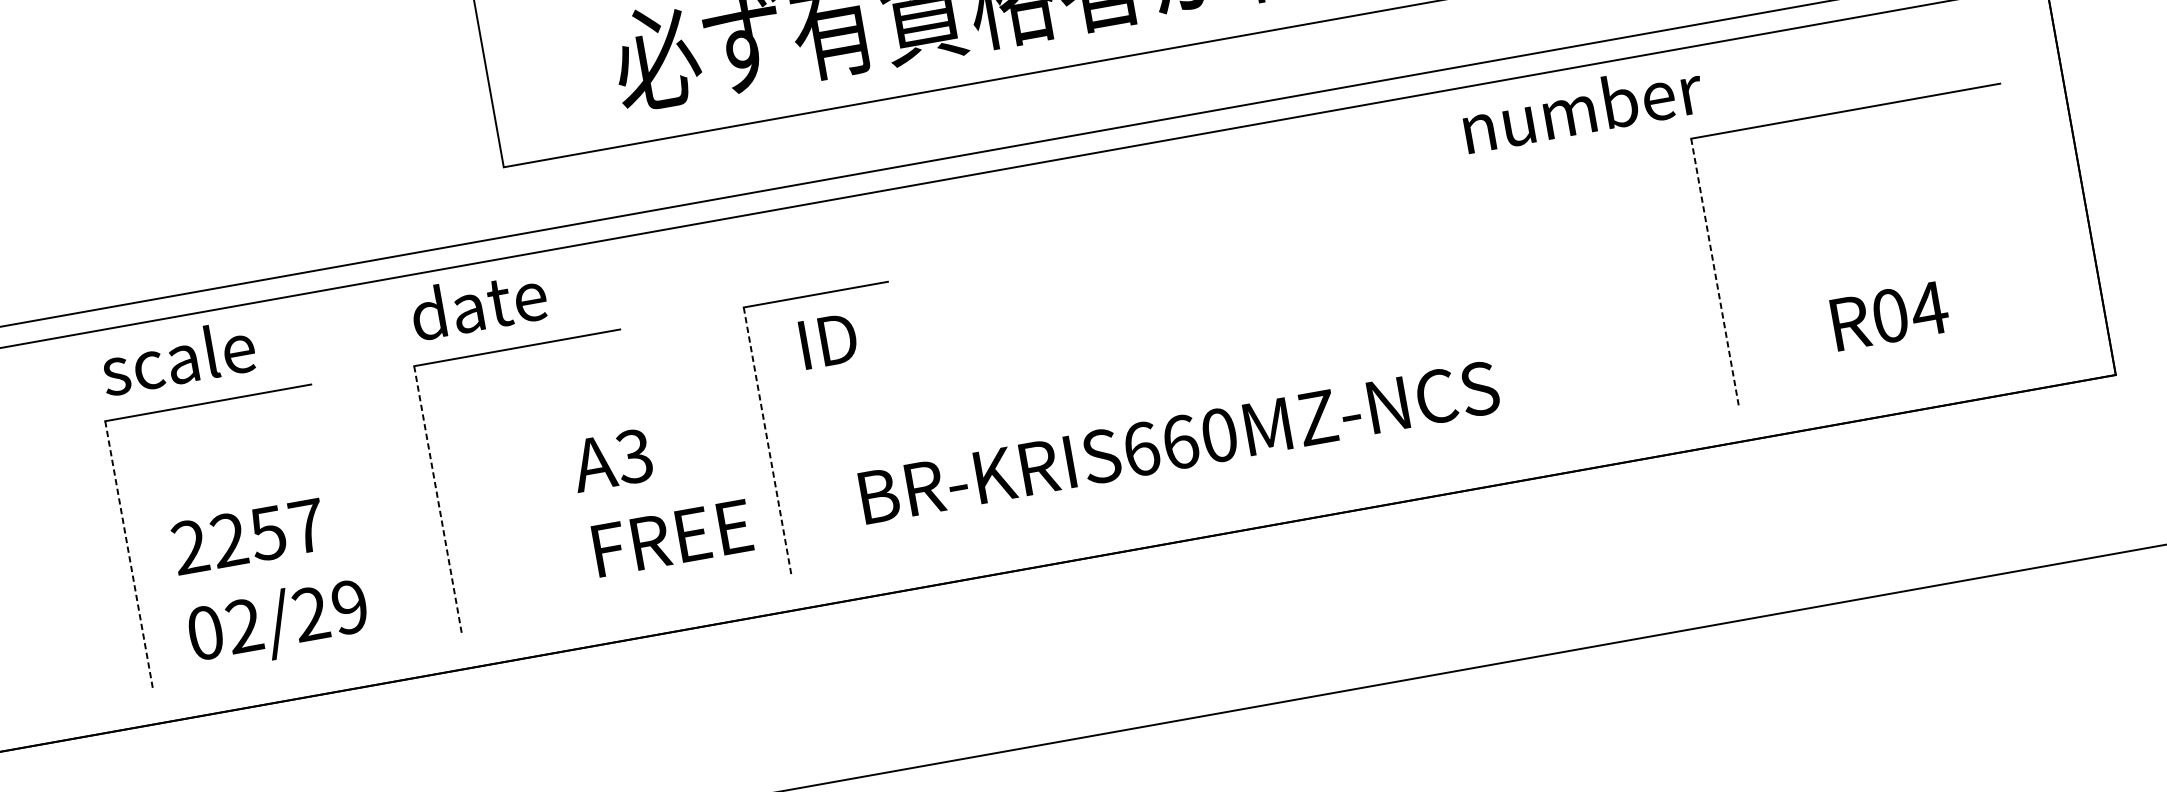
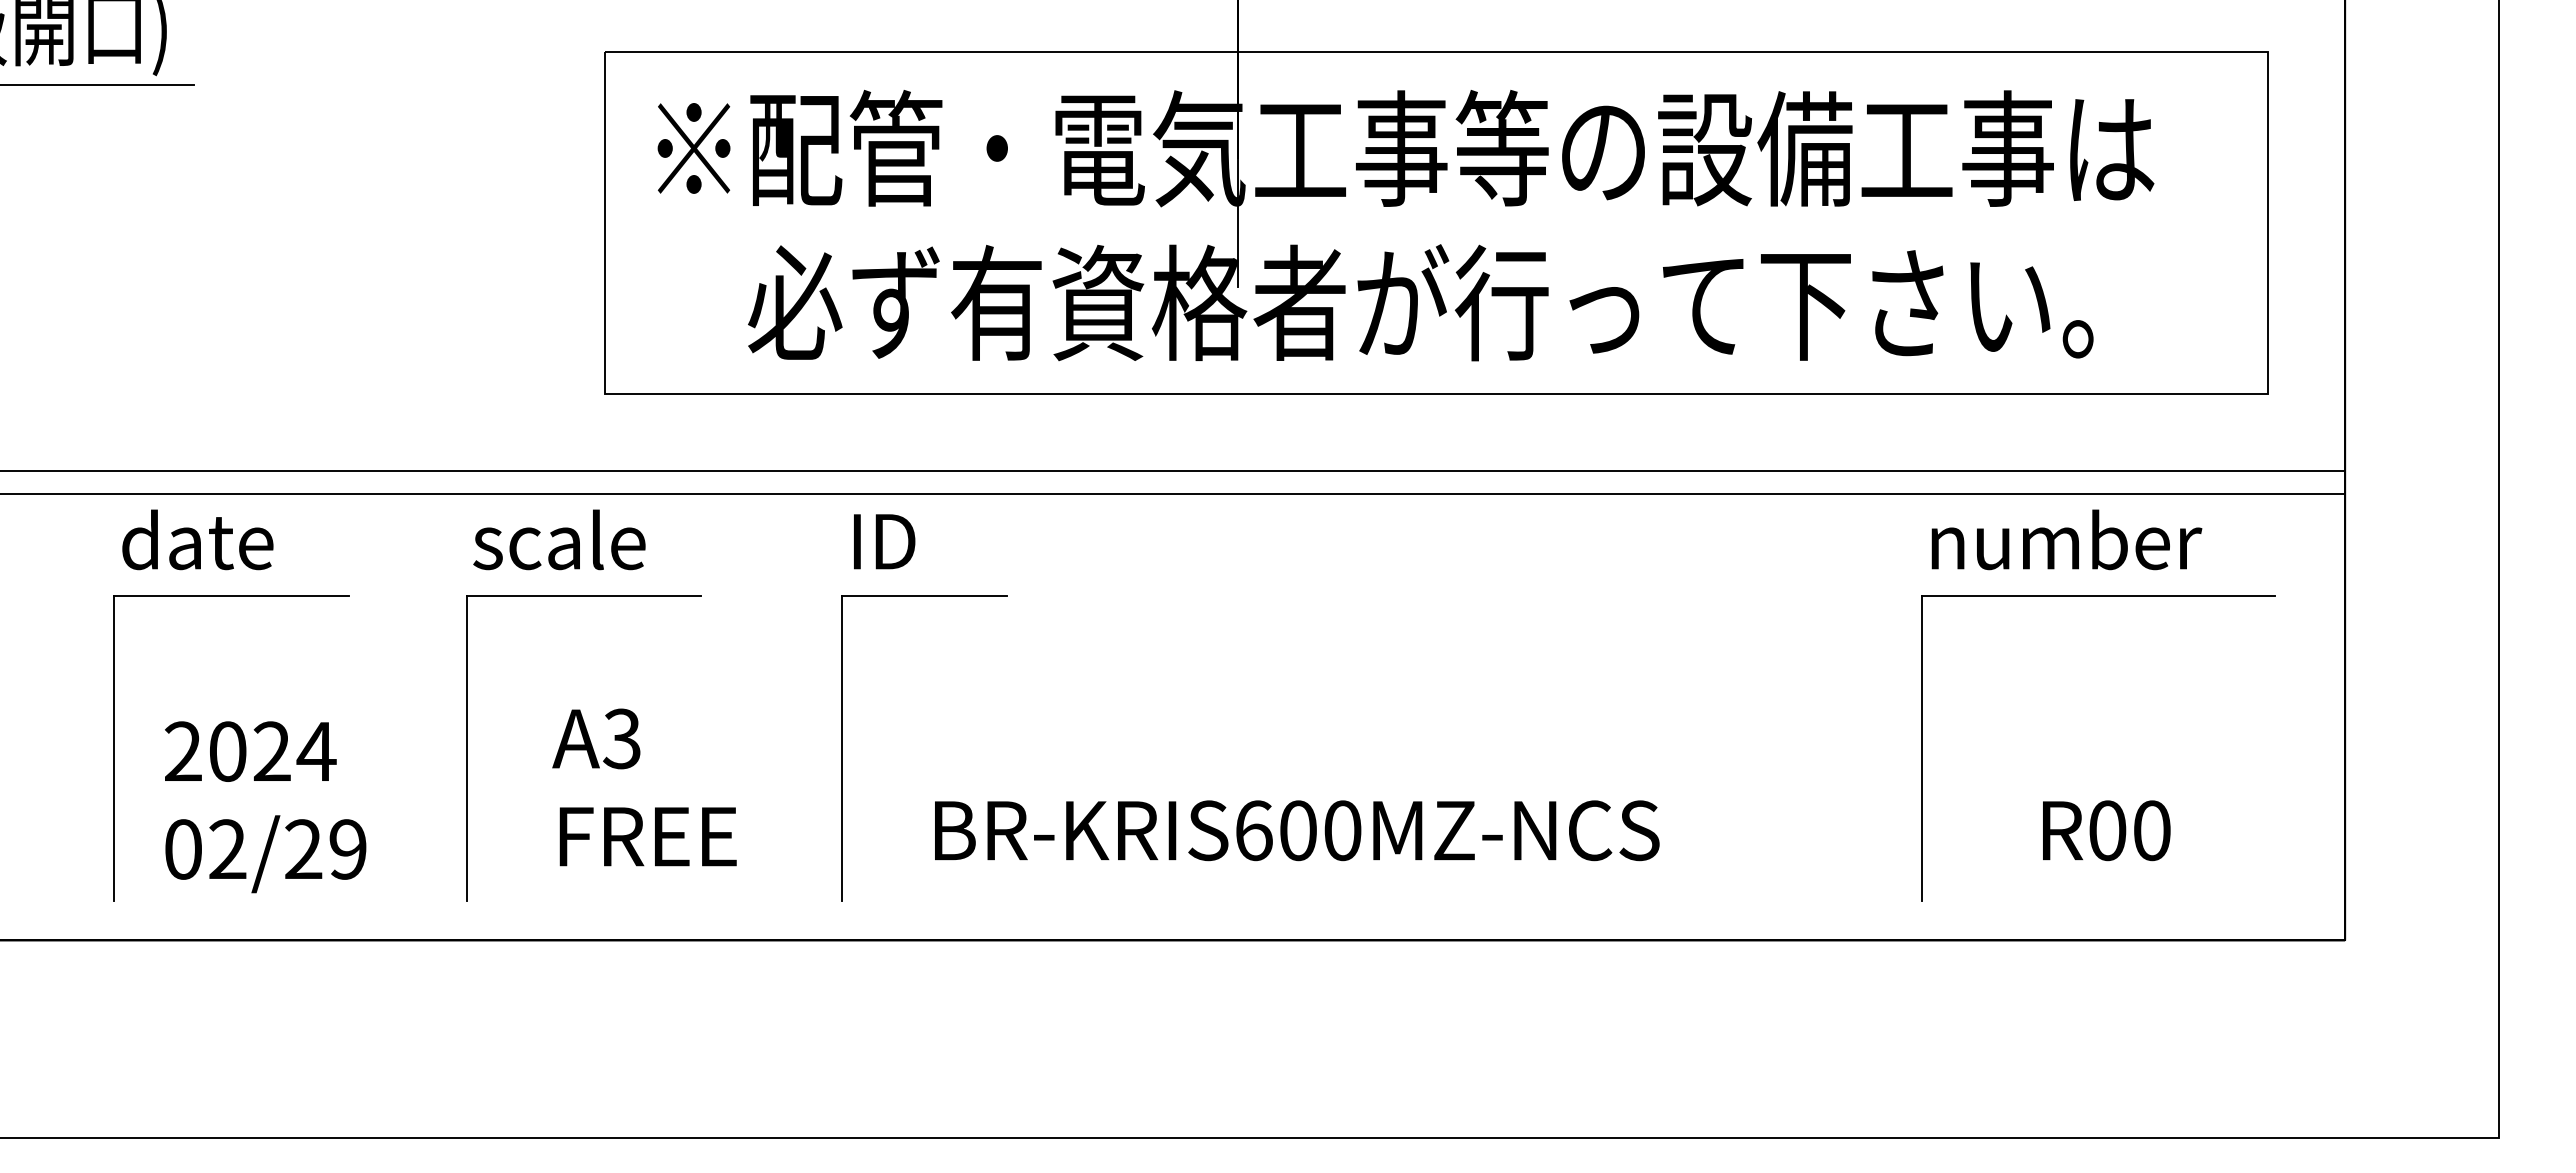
text: (1582, 107) -> (2066, 539), moved
line: (1715, 272) -> (1922, 748), dashed -> solid
text: (486, 302) -> (559, 539), date -> scale
text: (1928, 308) -> (2151, 830), R04 -> R00
text: (828, 340) -> (884, 541), moved
text: (178, 357) -> (207, 539), scale -> date
line: (767, 441) -> (842, 748), dashed -> solid
text: (1180, 442) -> (1298, 830), BR-KRIS660MZ-NCS -> BR-KRIS600MZ-NCS
text: (661, 495) -> (644, 787), moved
line: (438, 500) -> (466, 748), dashed -> solid
text: (268, 533) -> (272, 751), 2257 -> 2024
line: (129, 555) -> (114, 748), dashed -> solid

